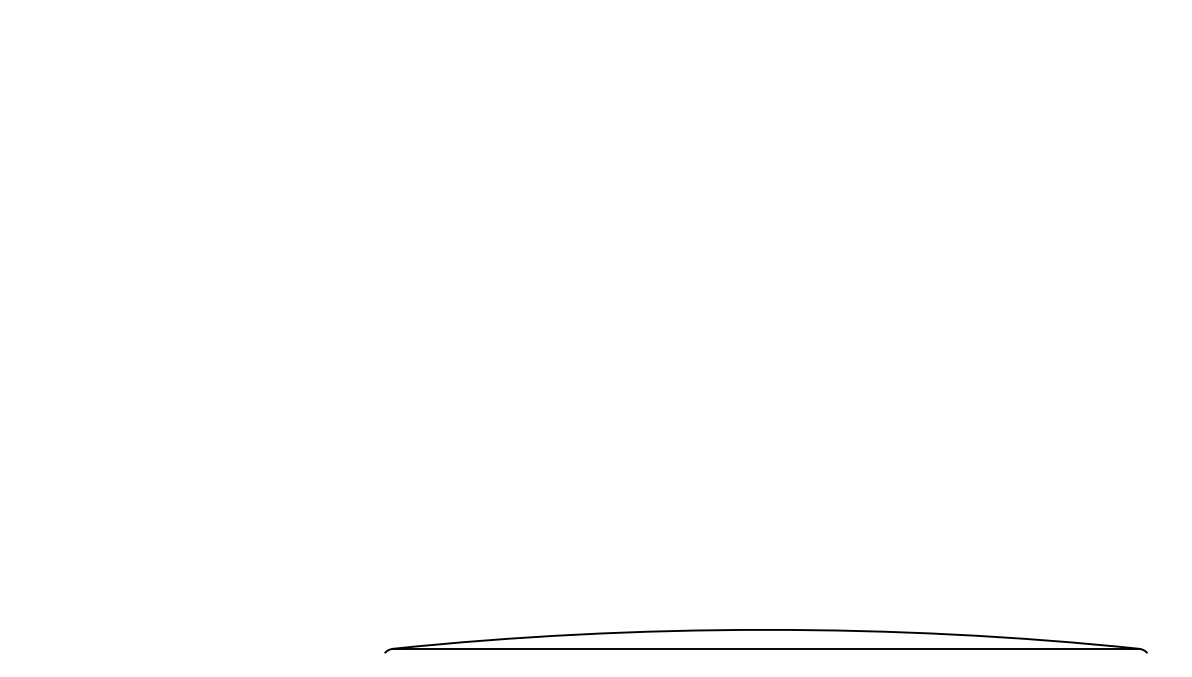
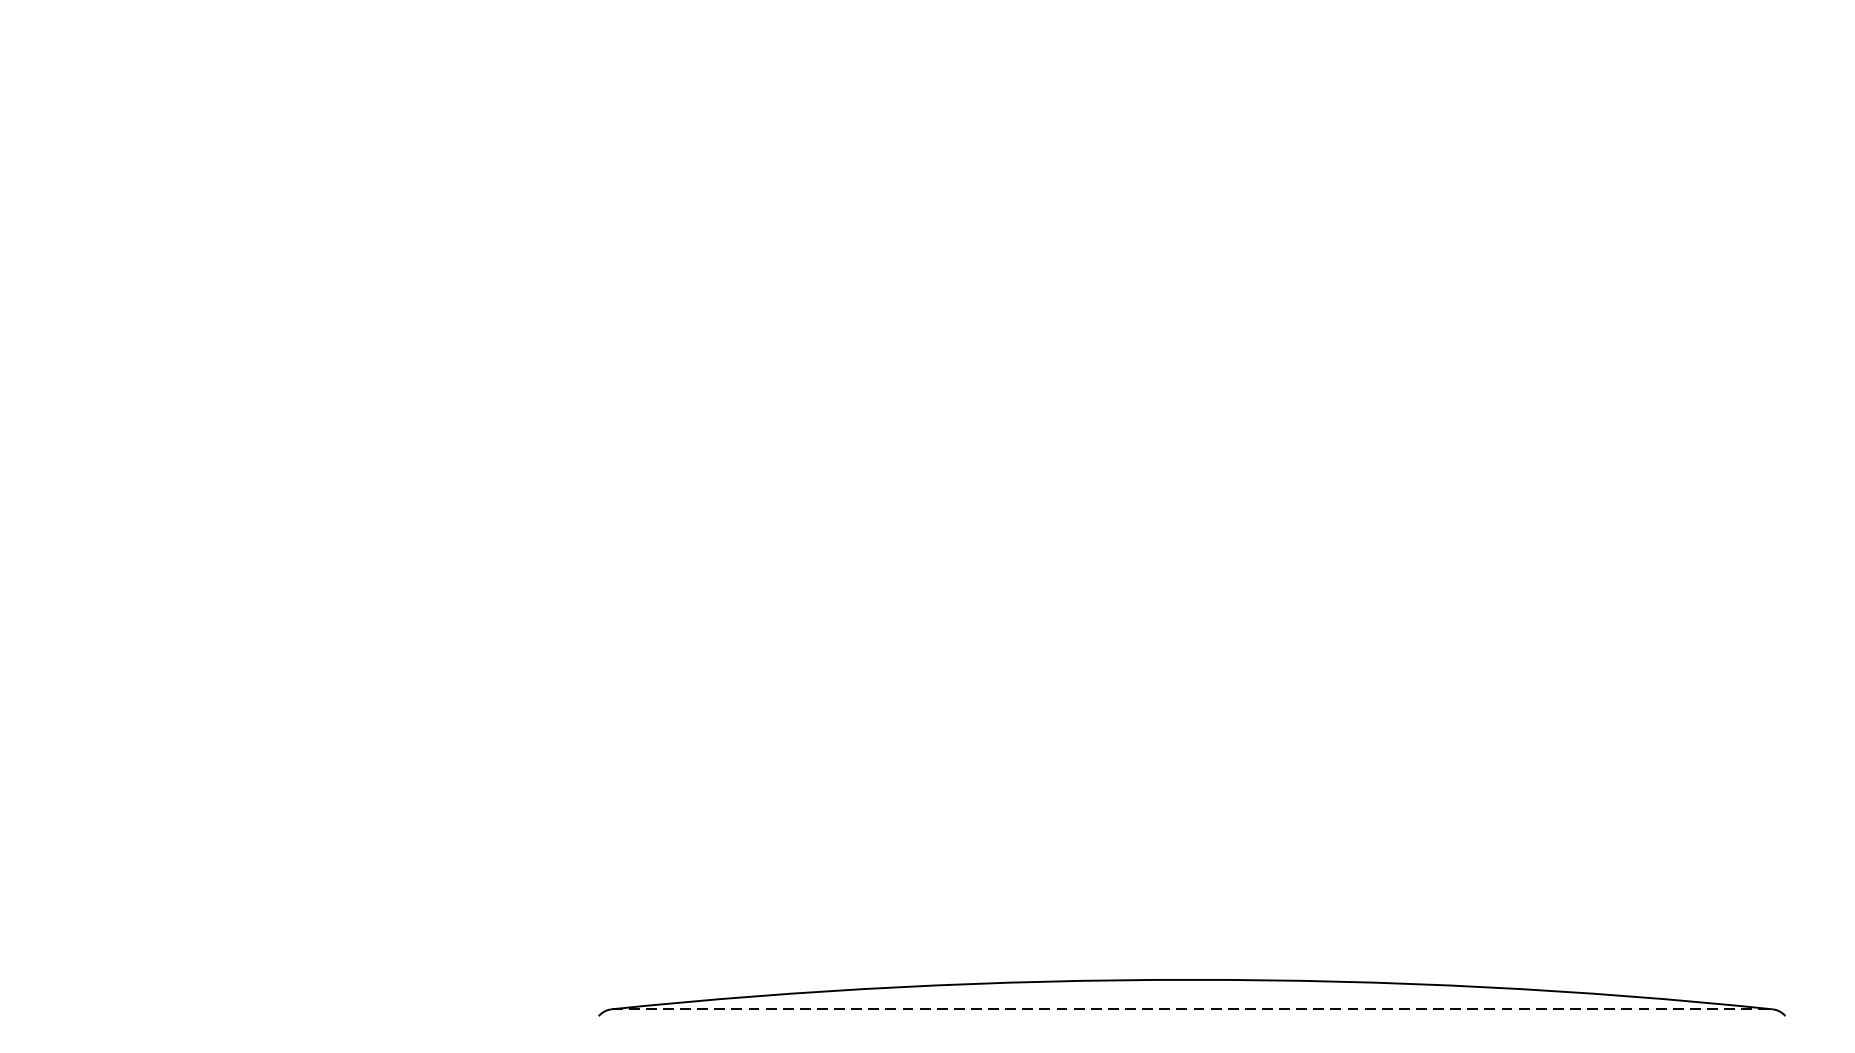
line: (766, 648) -> (1192, 1008), solid -> dashed

